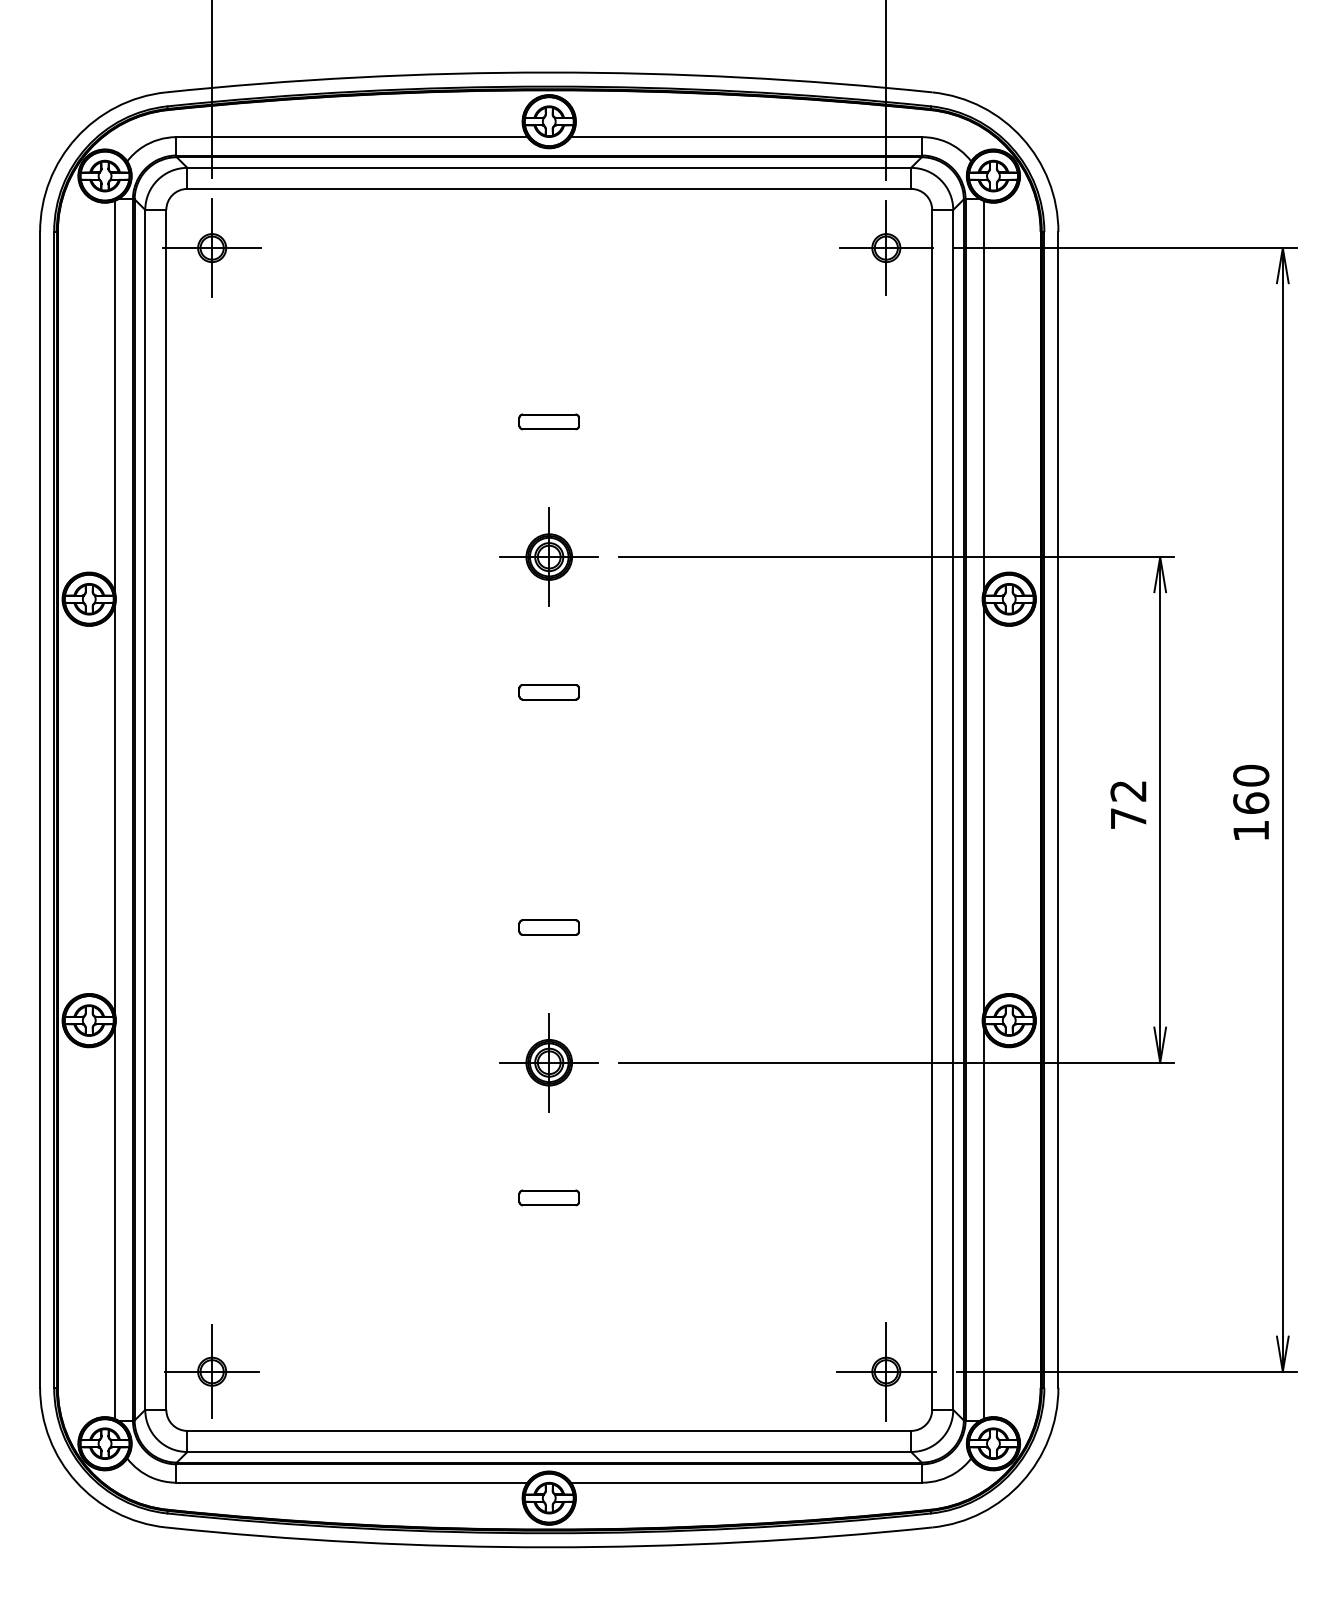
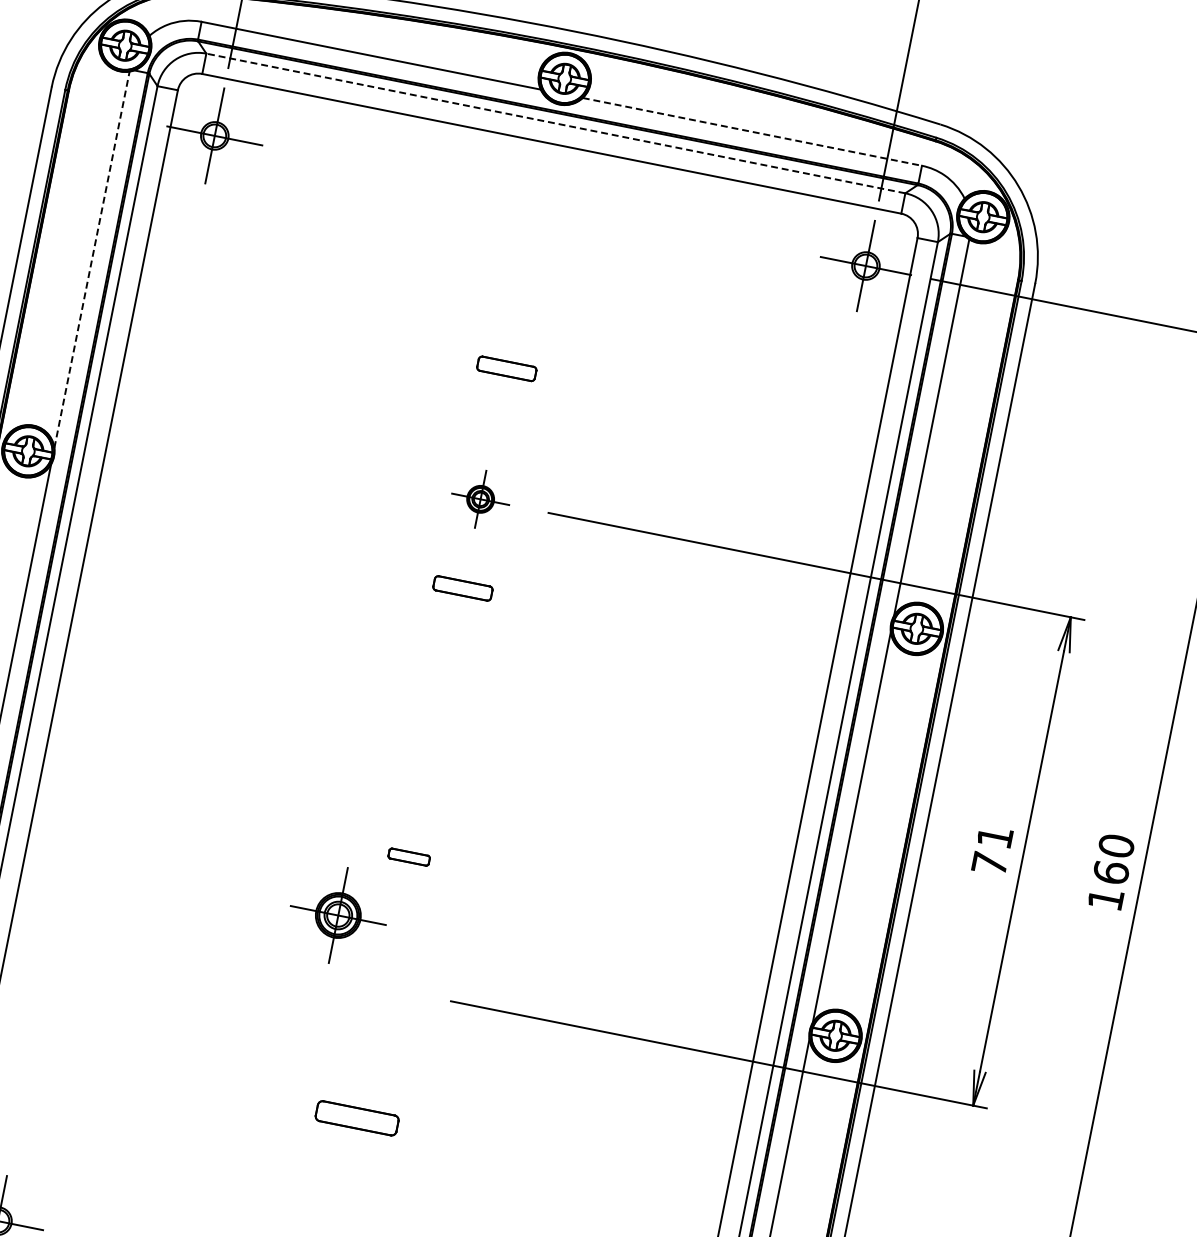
line: (746, 137) -> (752, 132), solid -> dashed
line: (549, 167) -> (556, 123), solid -> dashed
line: (114, 395) -> (92, 259), solid -> dashed
part: (548, 556) -> (480, 498), size x0.6
part: (548, 692) -> (462, 588), moved
text: (1128, 791) -> (994, 837), 72 -> 71
part: (548, 927) -> (408, 856), size x0.7
part: (548, 1062) -> (337, 915), moved
part: (548, 1197) -> (356, 1117), size x1.4

